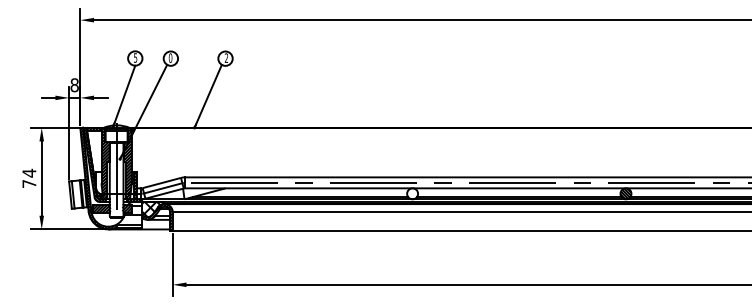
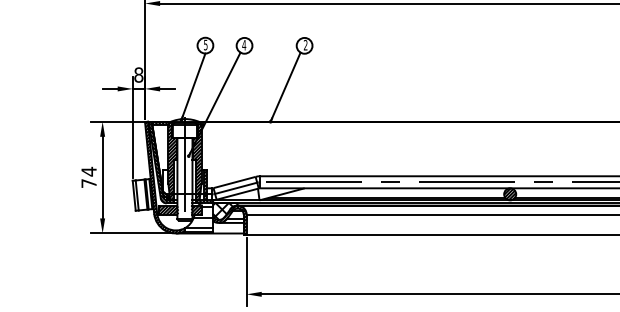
text: (170, 57) -> (244, 44), 0 -> 4
hatch: (412, 193) -> (510, 193), added

